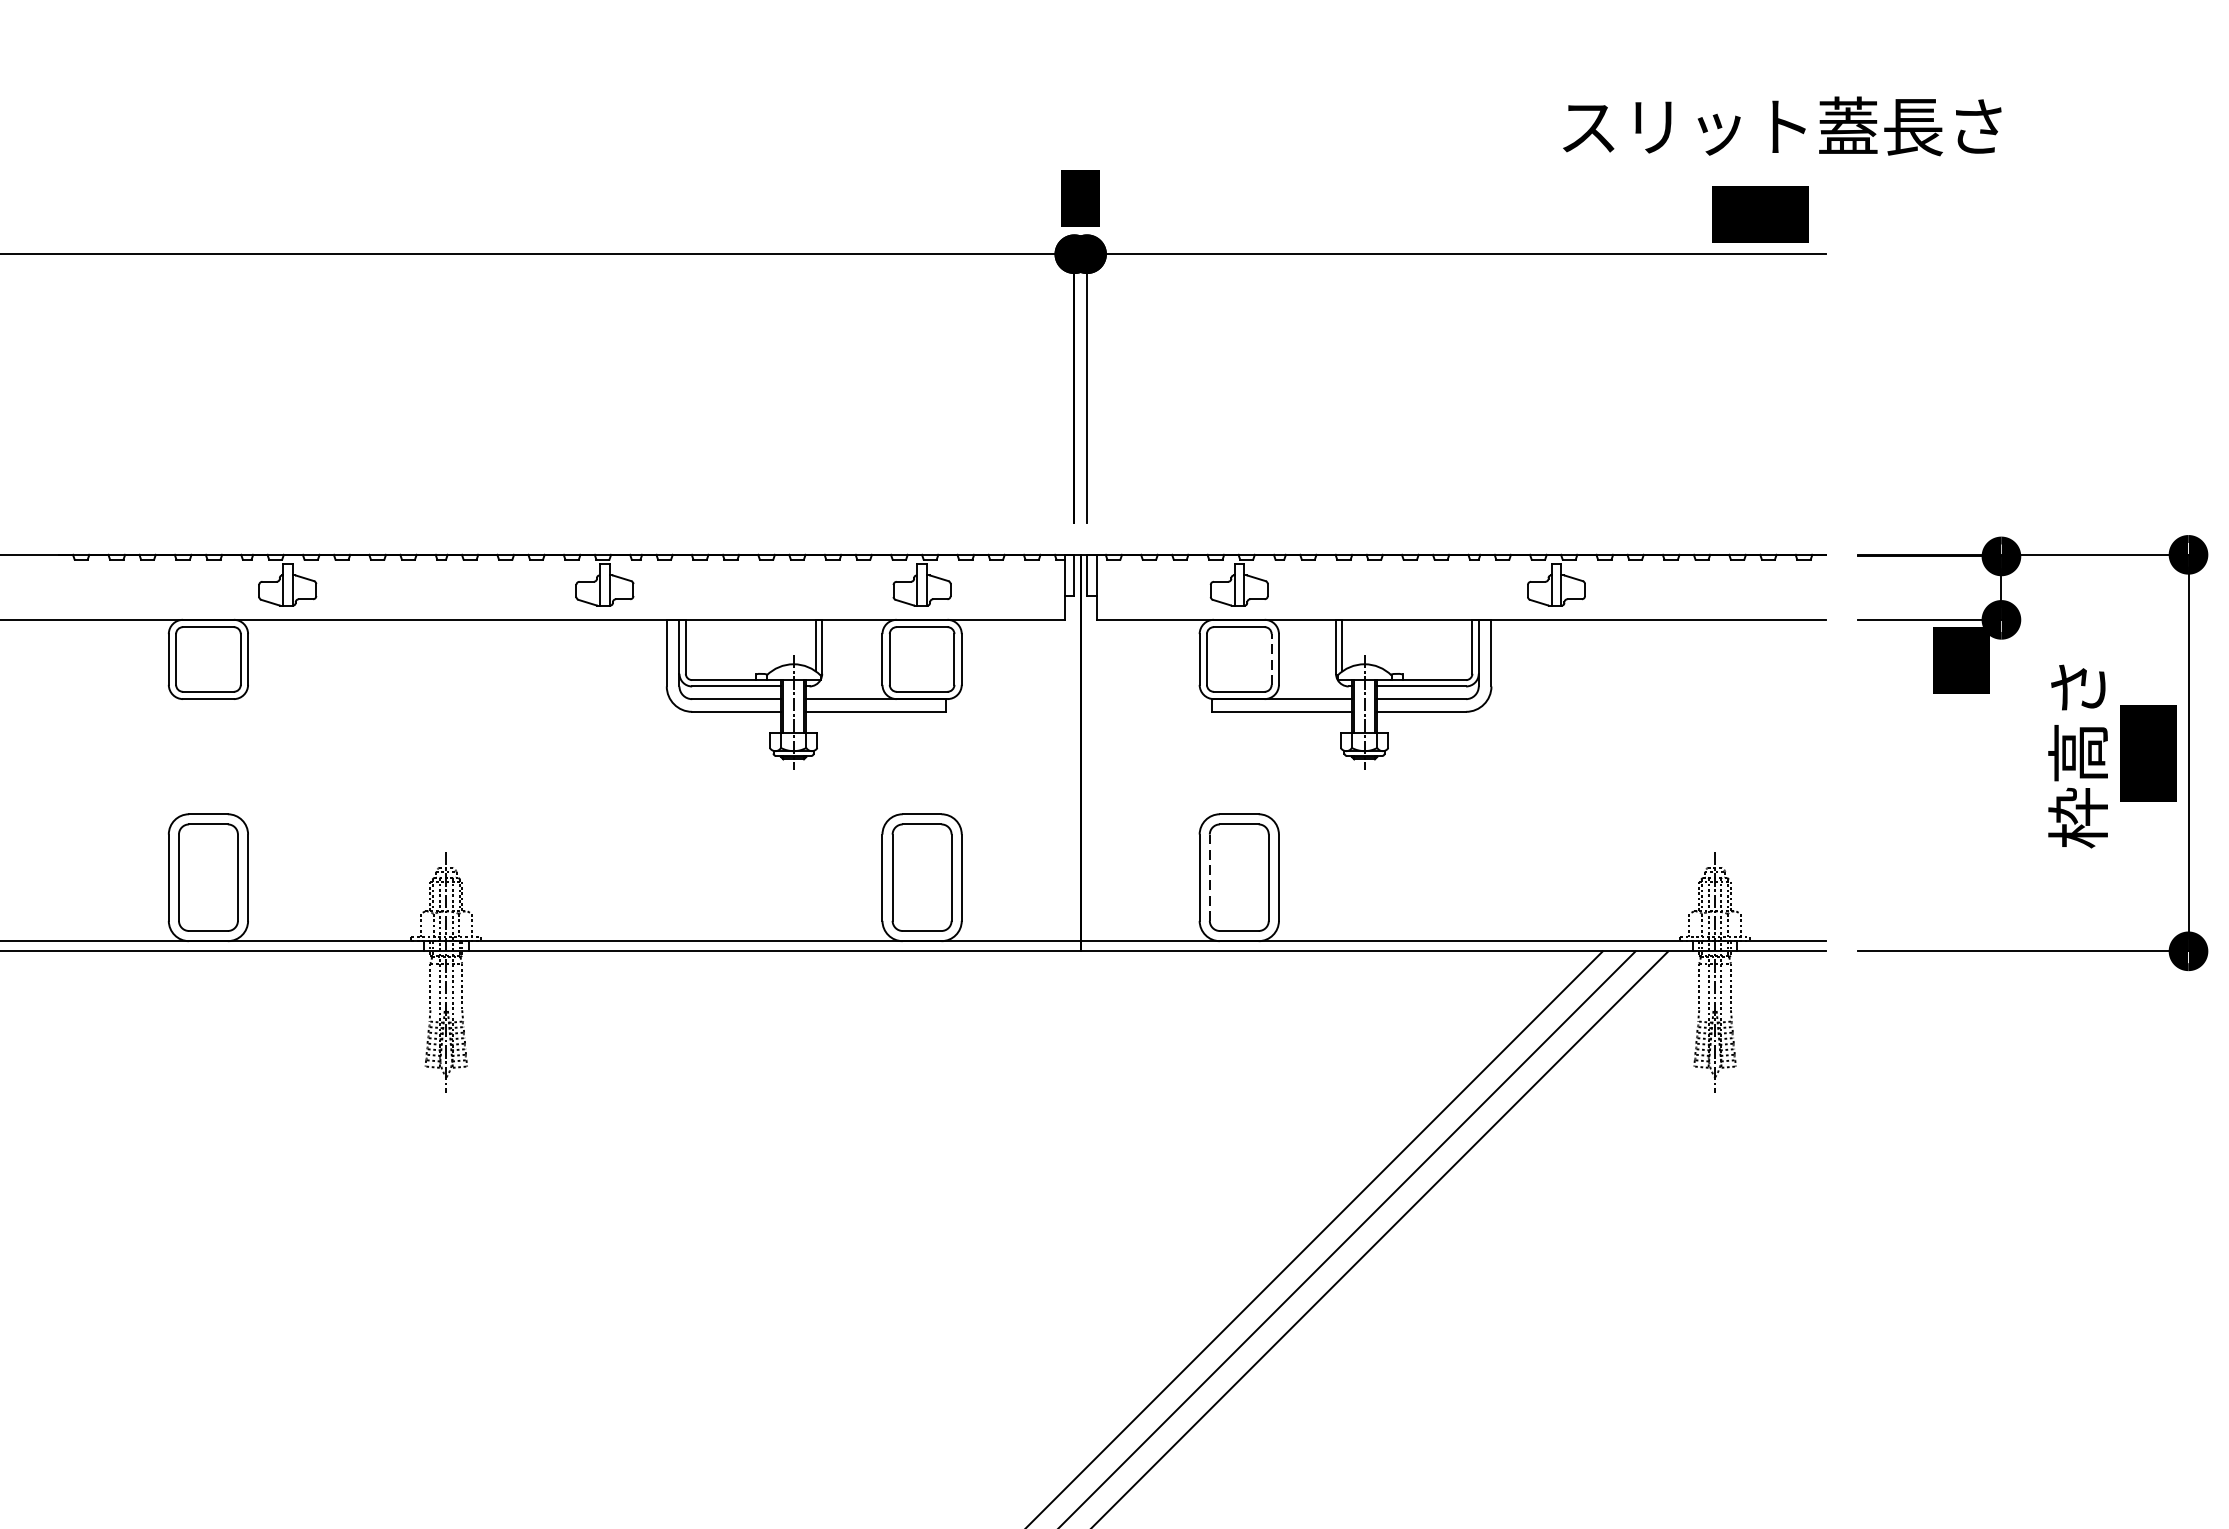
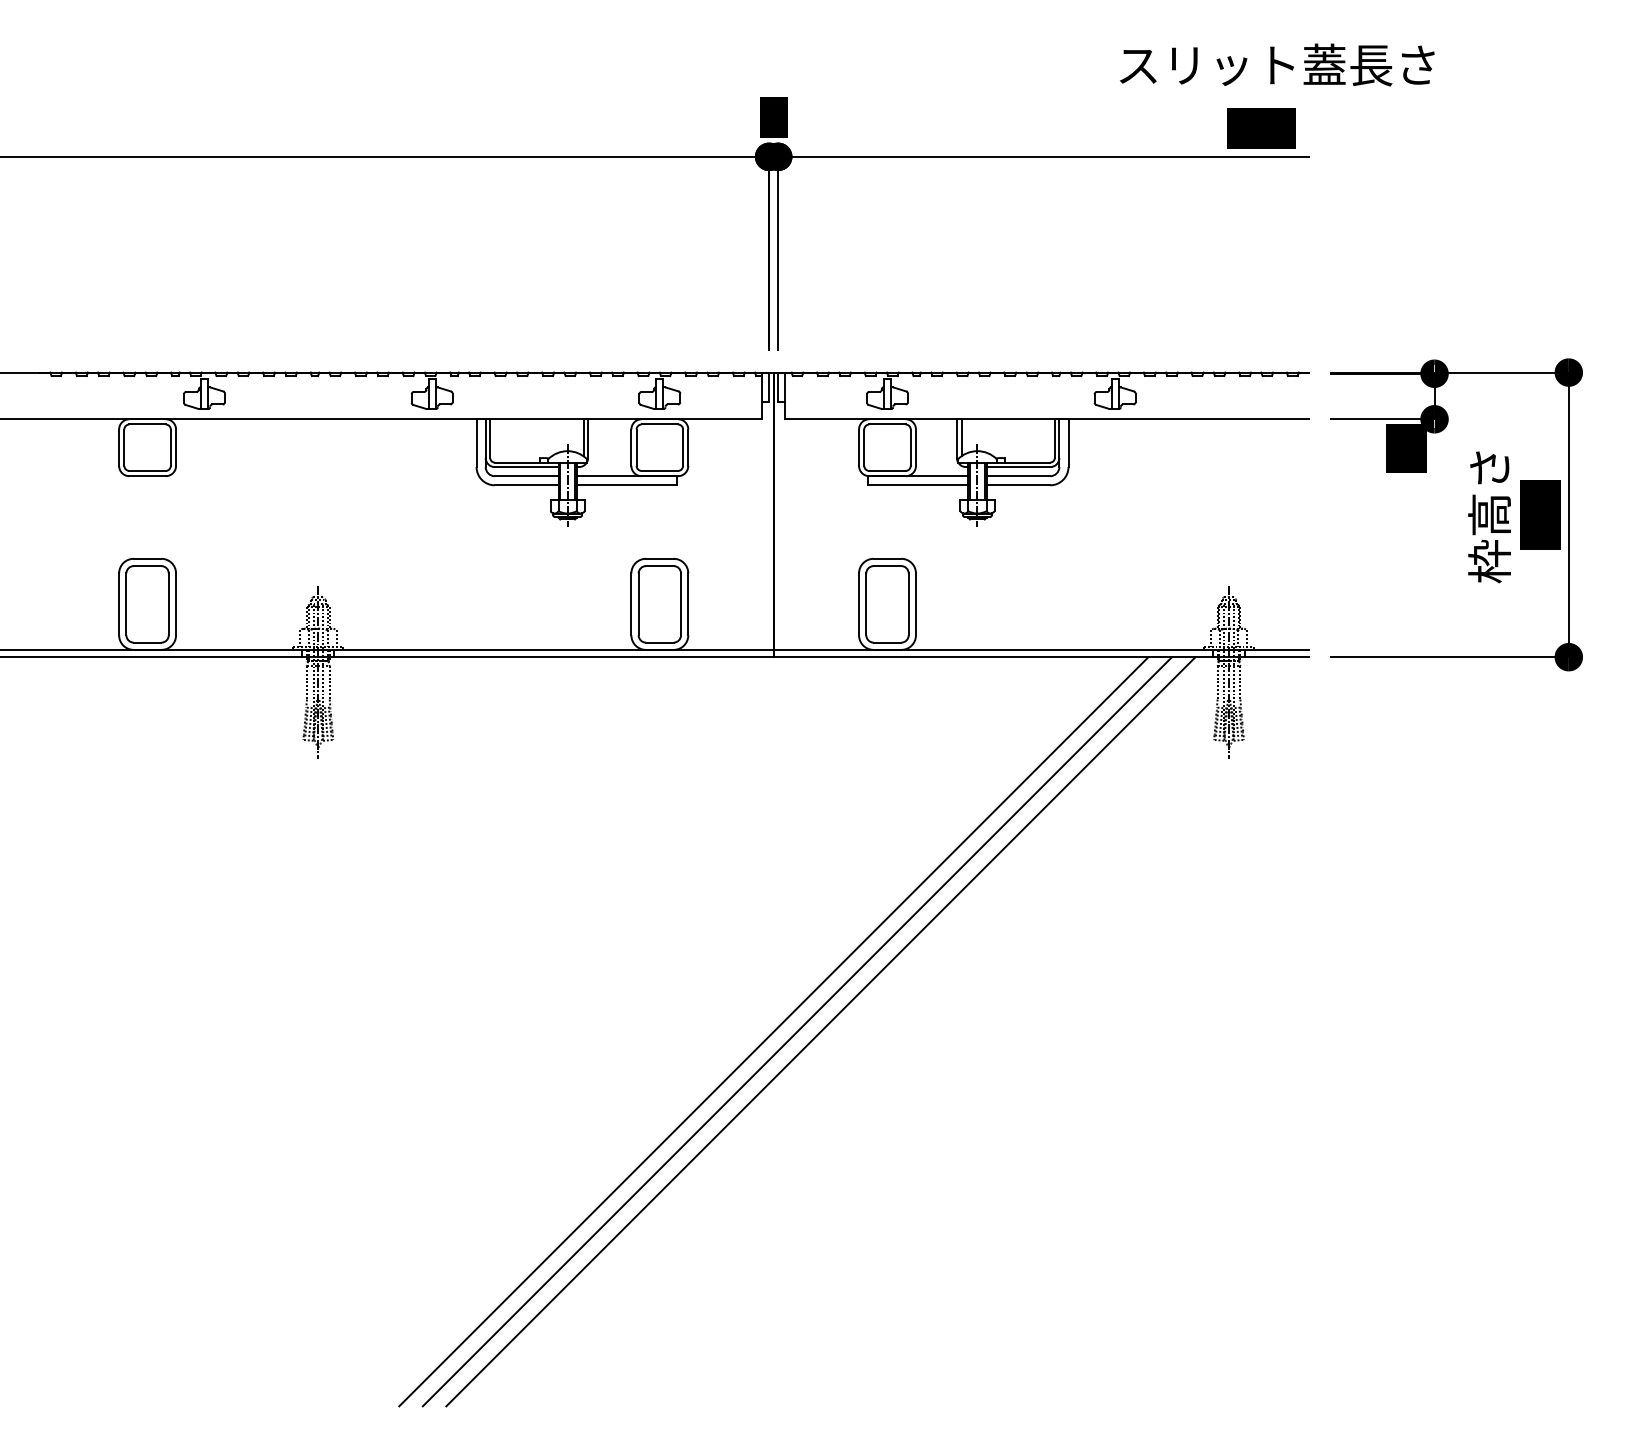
line: (1271, 659) -> (910, 447), dashed -> solid
line: (1210, 877) -> (866, 604), dashed -> solid

